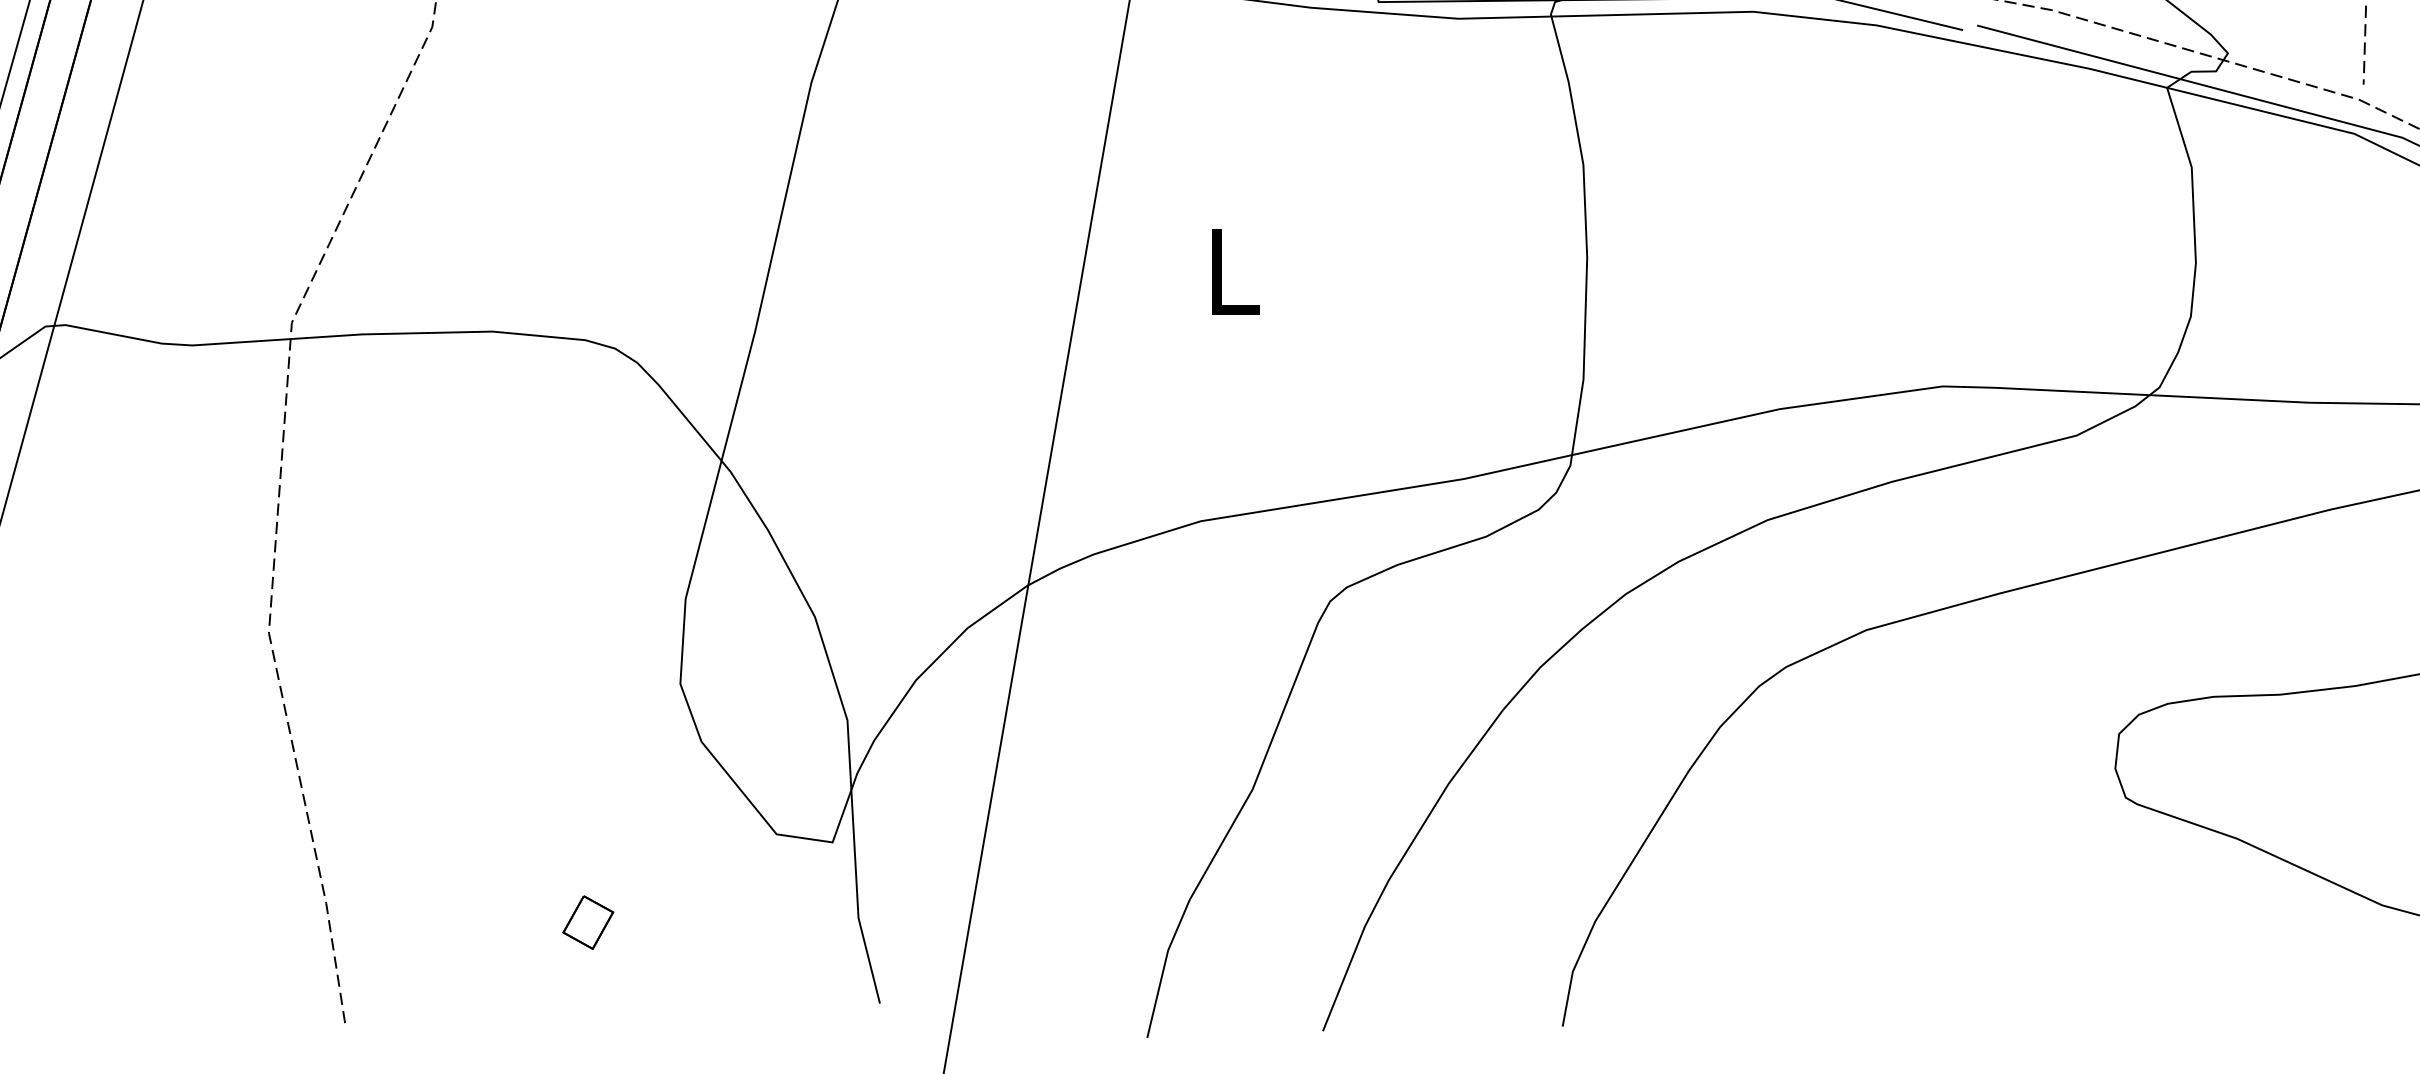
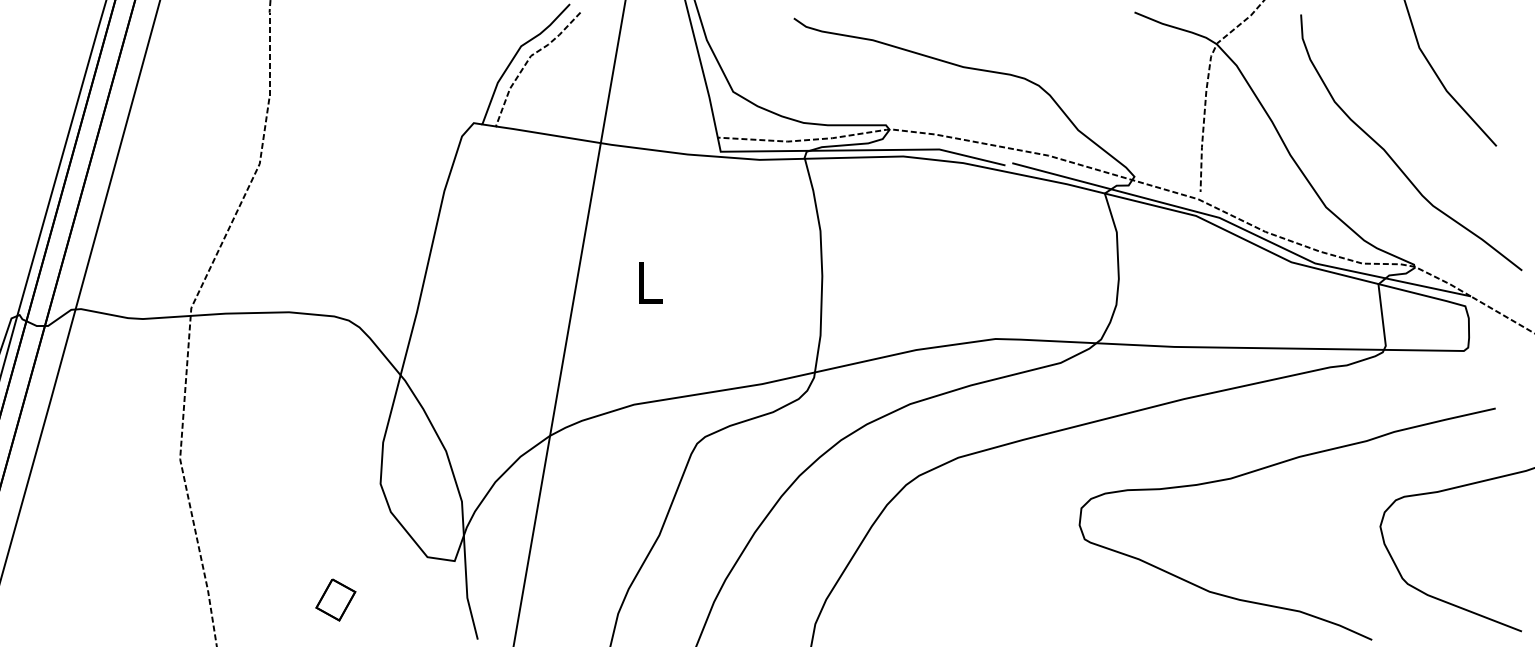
part: (587, 923) -> (335, 600), size x1.6

